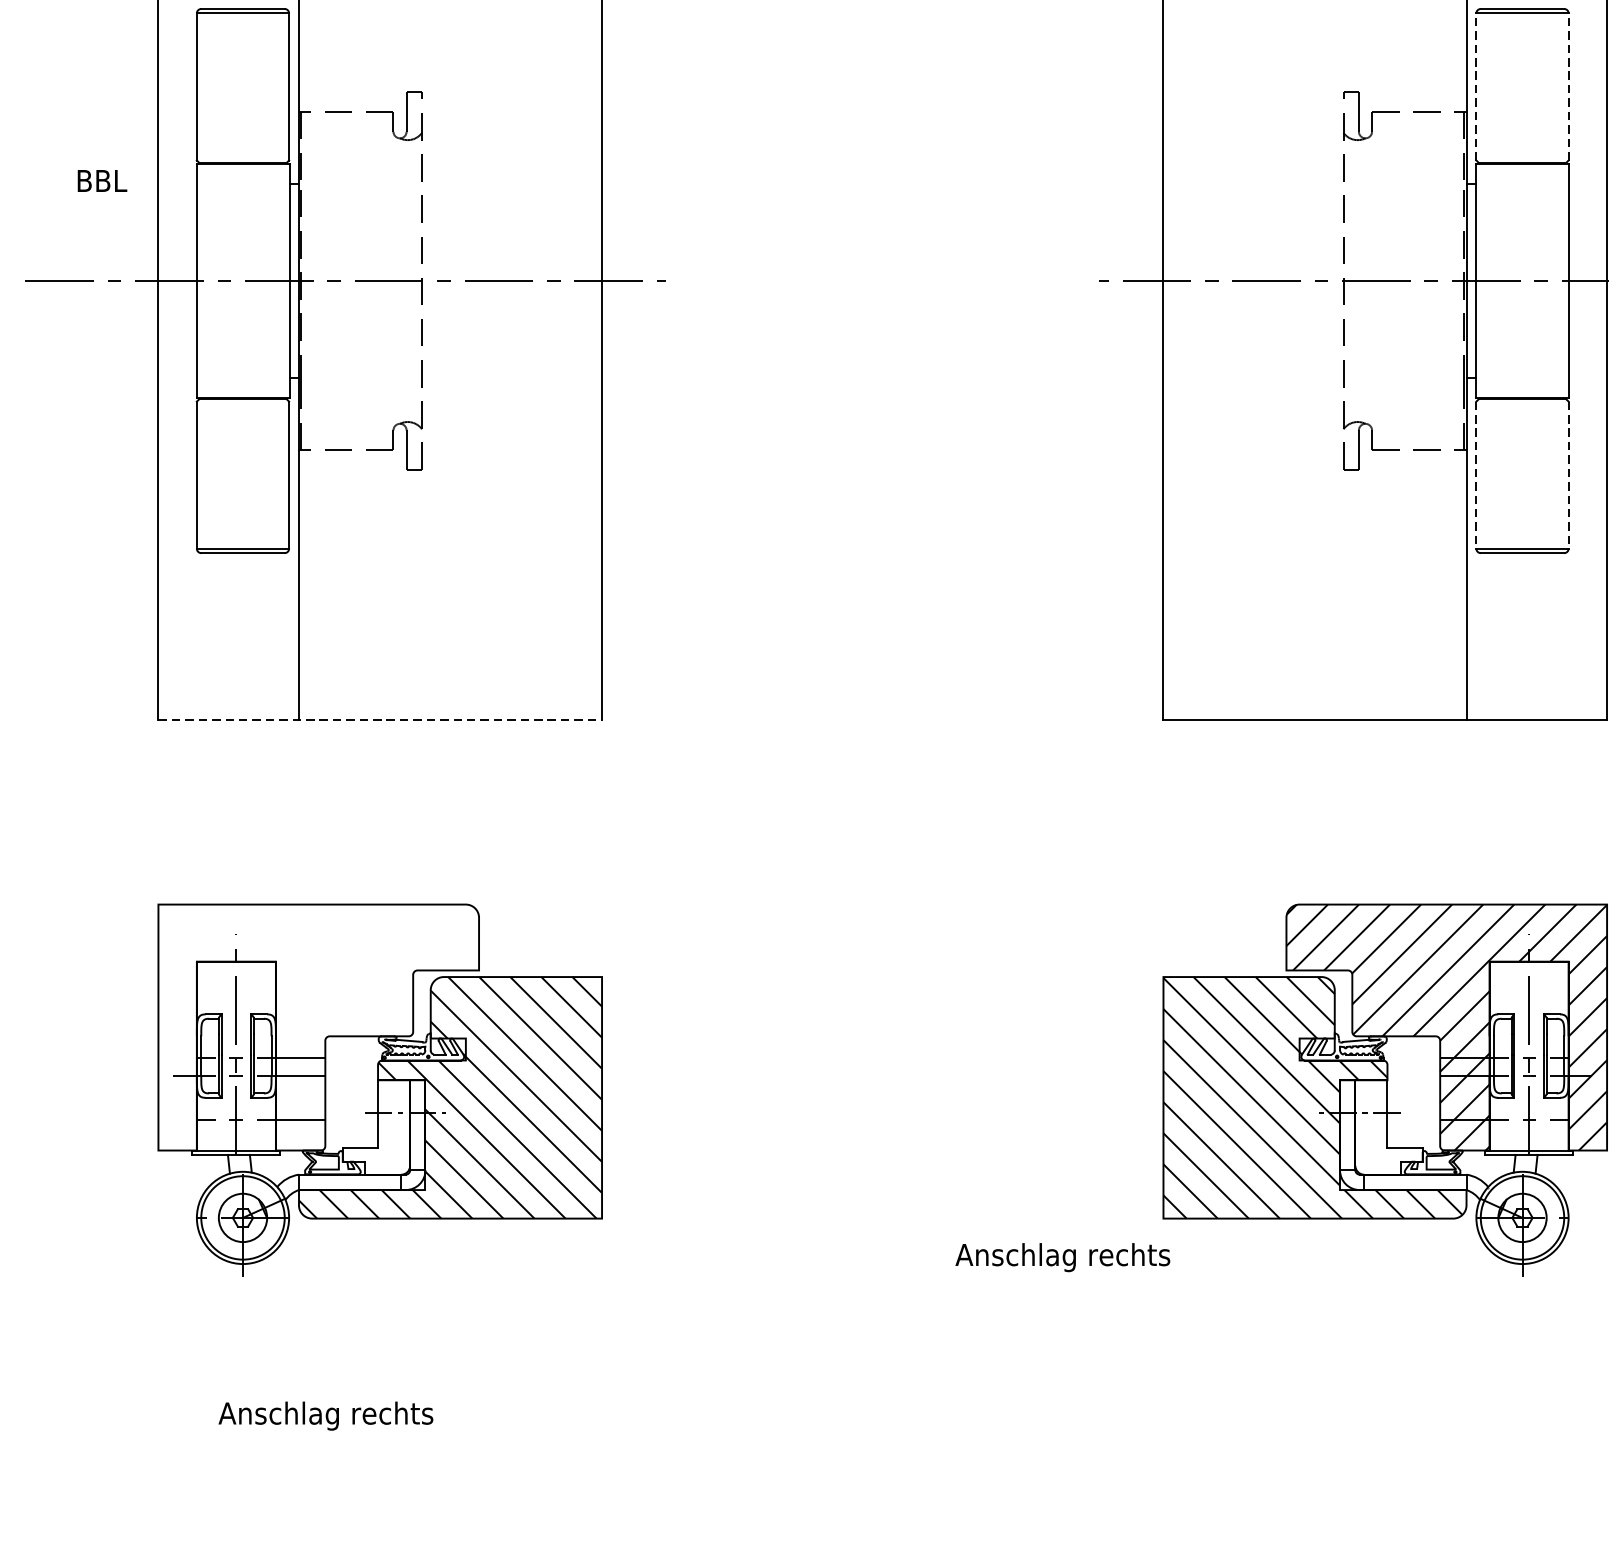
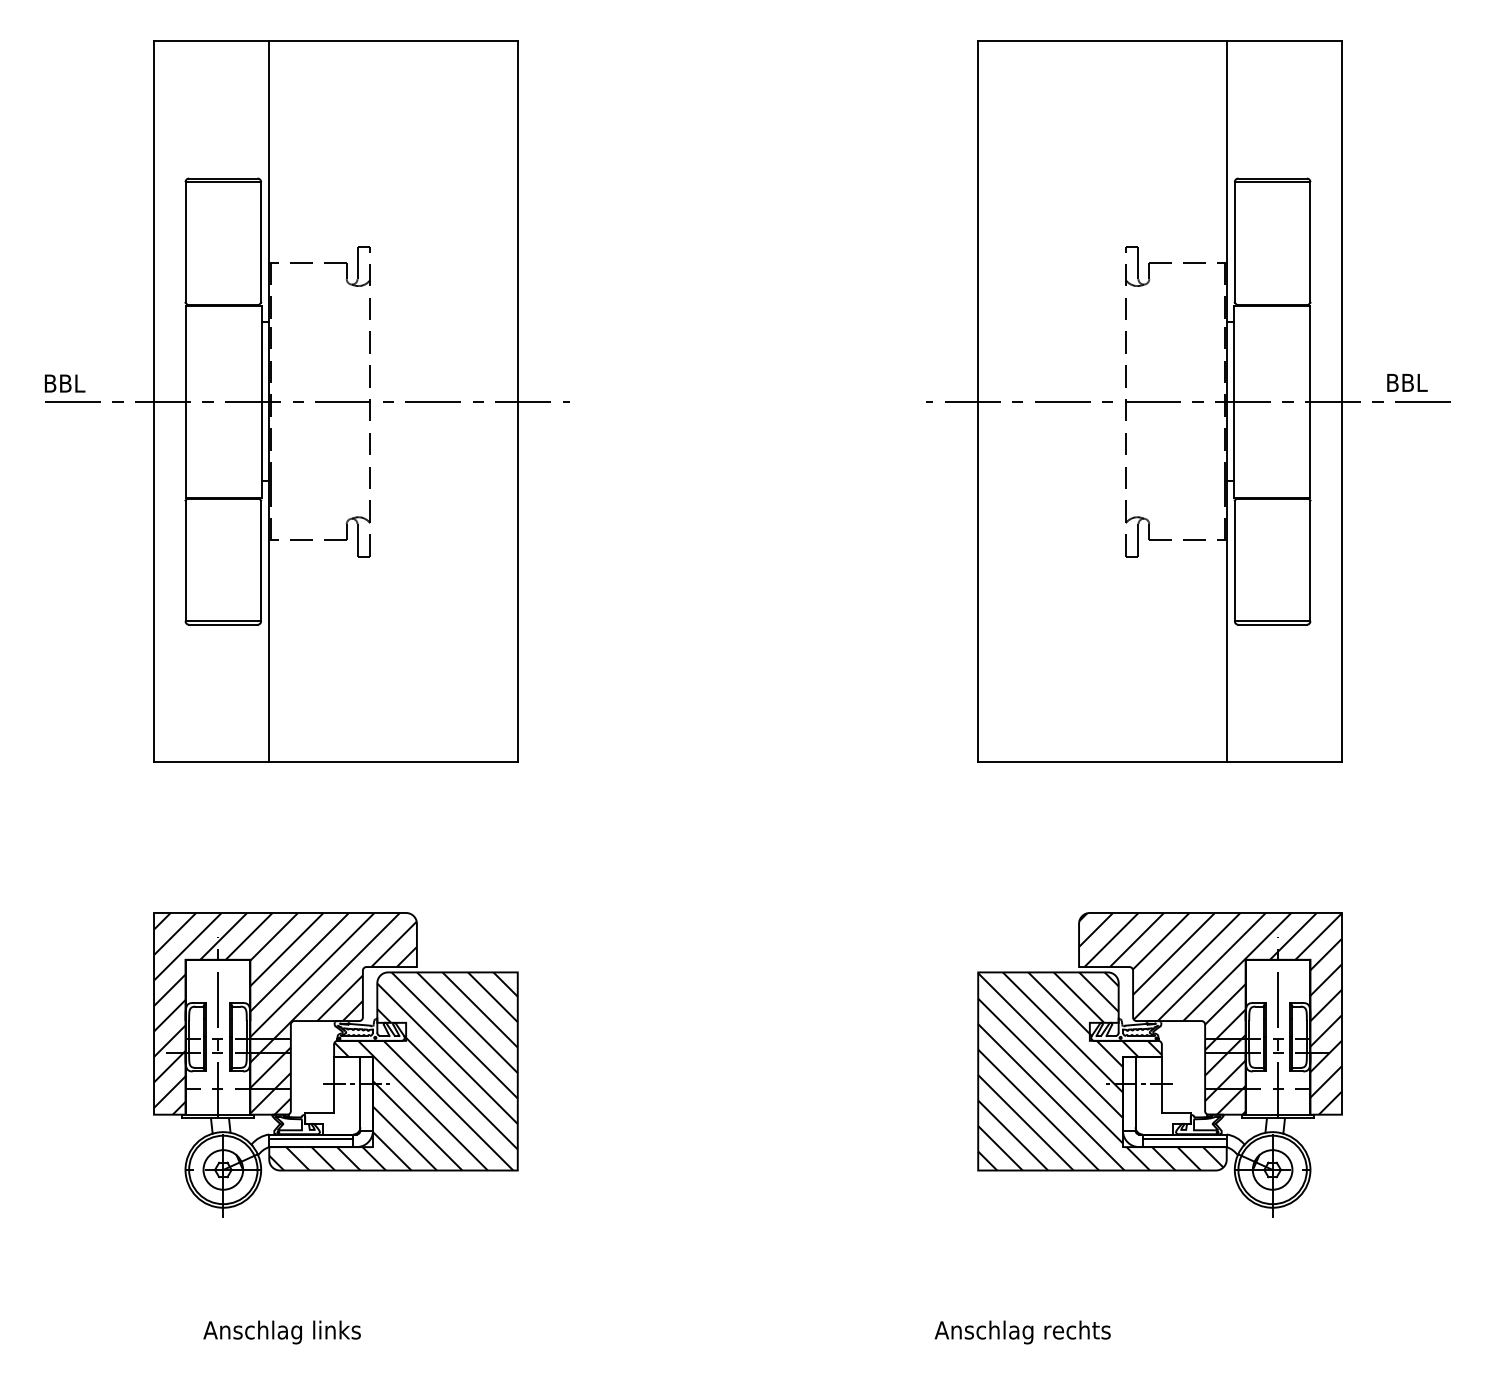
line: (1475, 85) -> (1234, 241), dashed -> solid
line: (1568, 85) -> (1310, 241), dashed -> solid
text: (101, 180) -> (64, 383), moved
line: (1475, 475) -> (1234, 561), dashed -> solid
line: (1568, 475) -> (1310, 561), dashed -> solid
line: (379, 719) -> (335, 761), dashed -> solid
hatch: (318, 1027) -> (285, 1013), added
line: (351, 1180) -> (312, 1139), added
line: (1413, 1180) -> (1183, 1139), added
text: (1062, 1257) -> (1022, 1332), moved
text: (393, 1412) -> (346, 1329), Anschlag rechts -> Anschlag links

